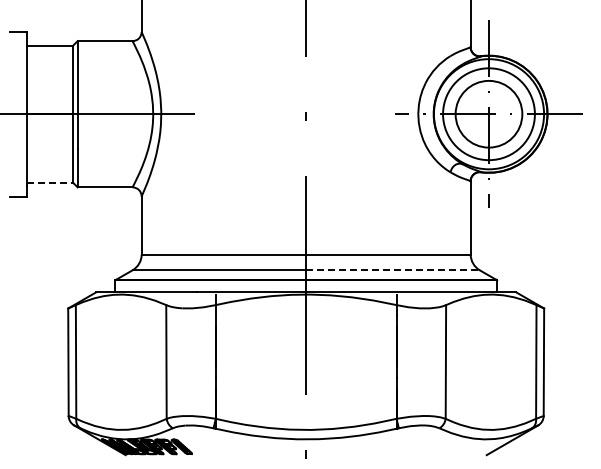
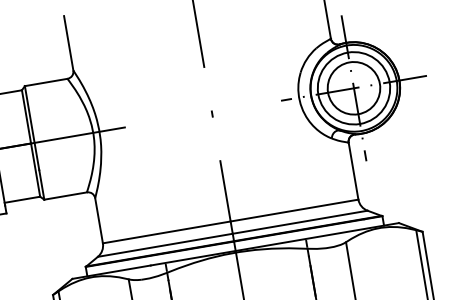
line: (50, 182) -> (22, 199), dashed -> solid
line: (393, 270) -> (300, 222), dashed -> solid

